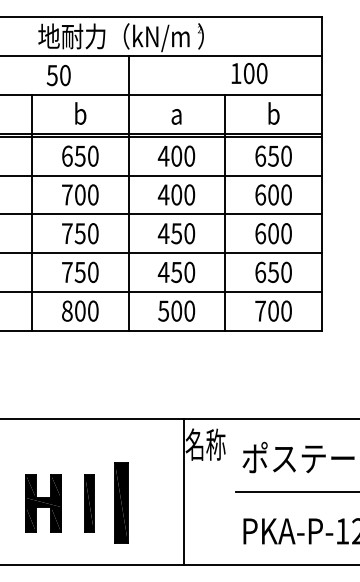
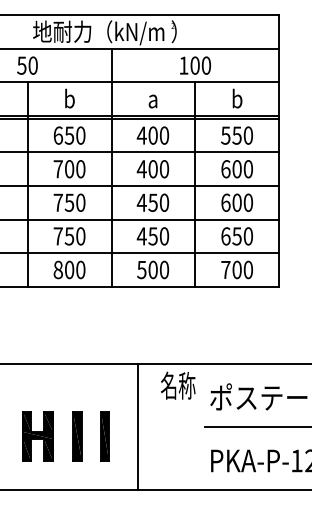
text: (249, 73) -> (195, 65), moved
text: (58, 75) -> (27, 65), moved
text: (260, 155) -> (225, 135), 650 -> 550
line: (183, 491) -> (137, 426), moved
part: (121, 503) -> (105, 436), size x0.71

